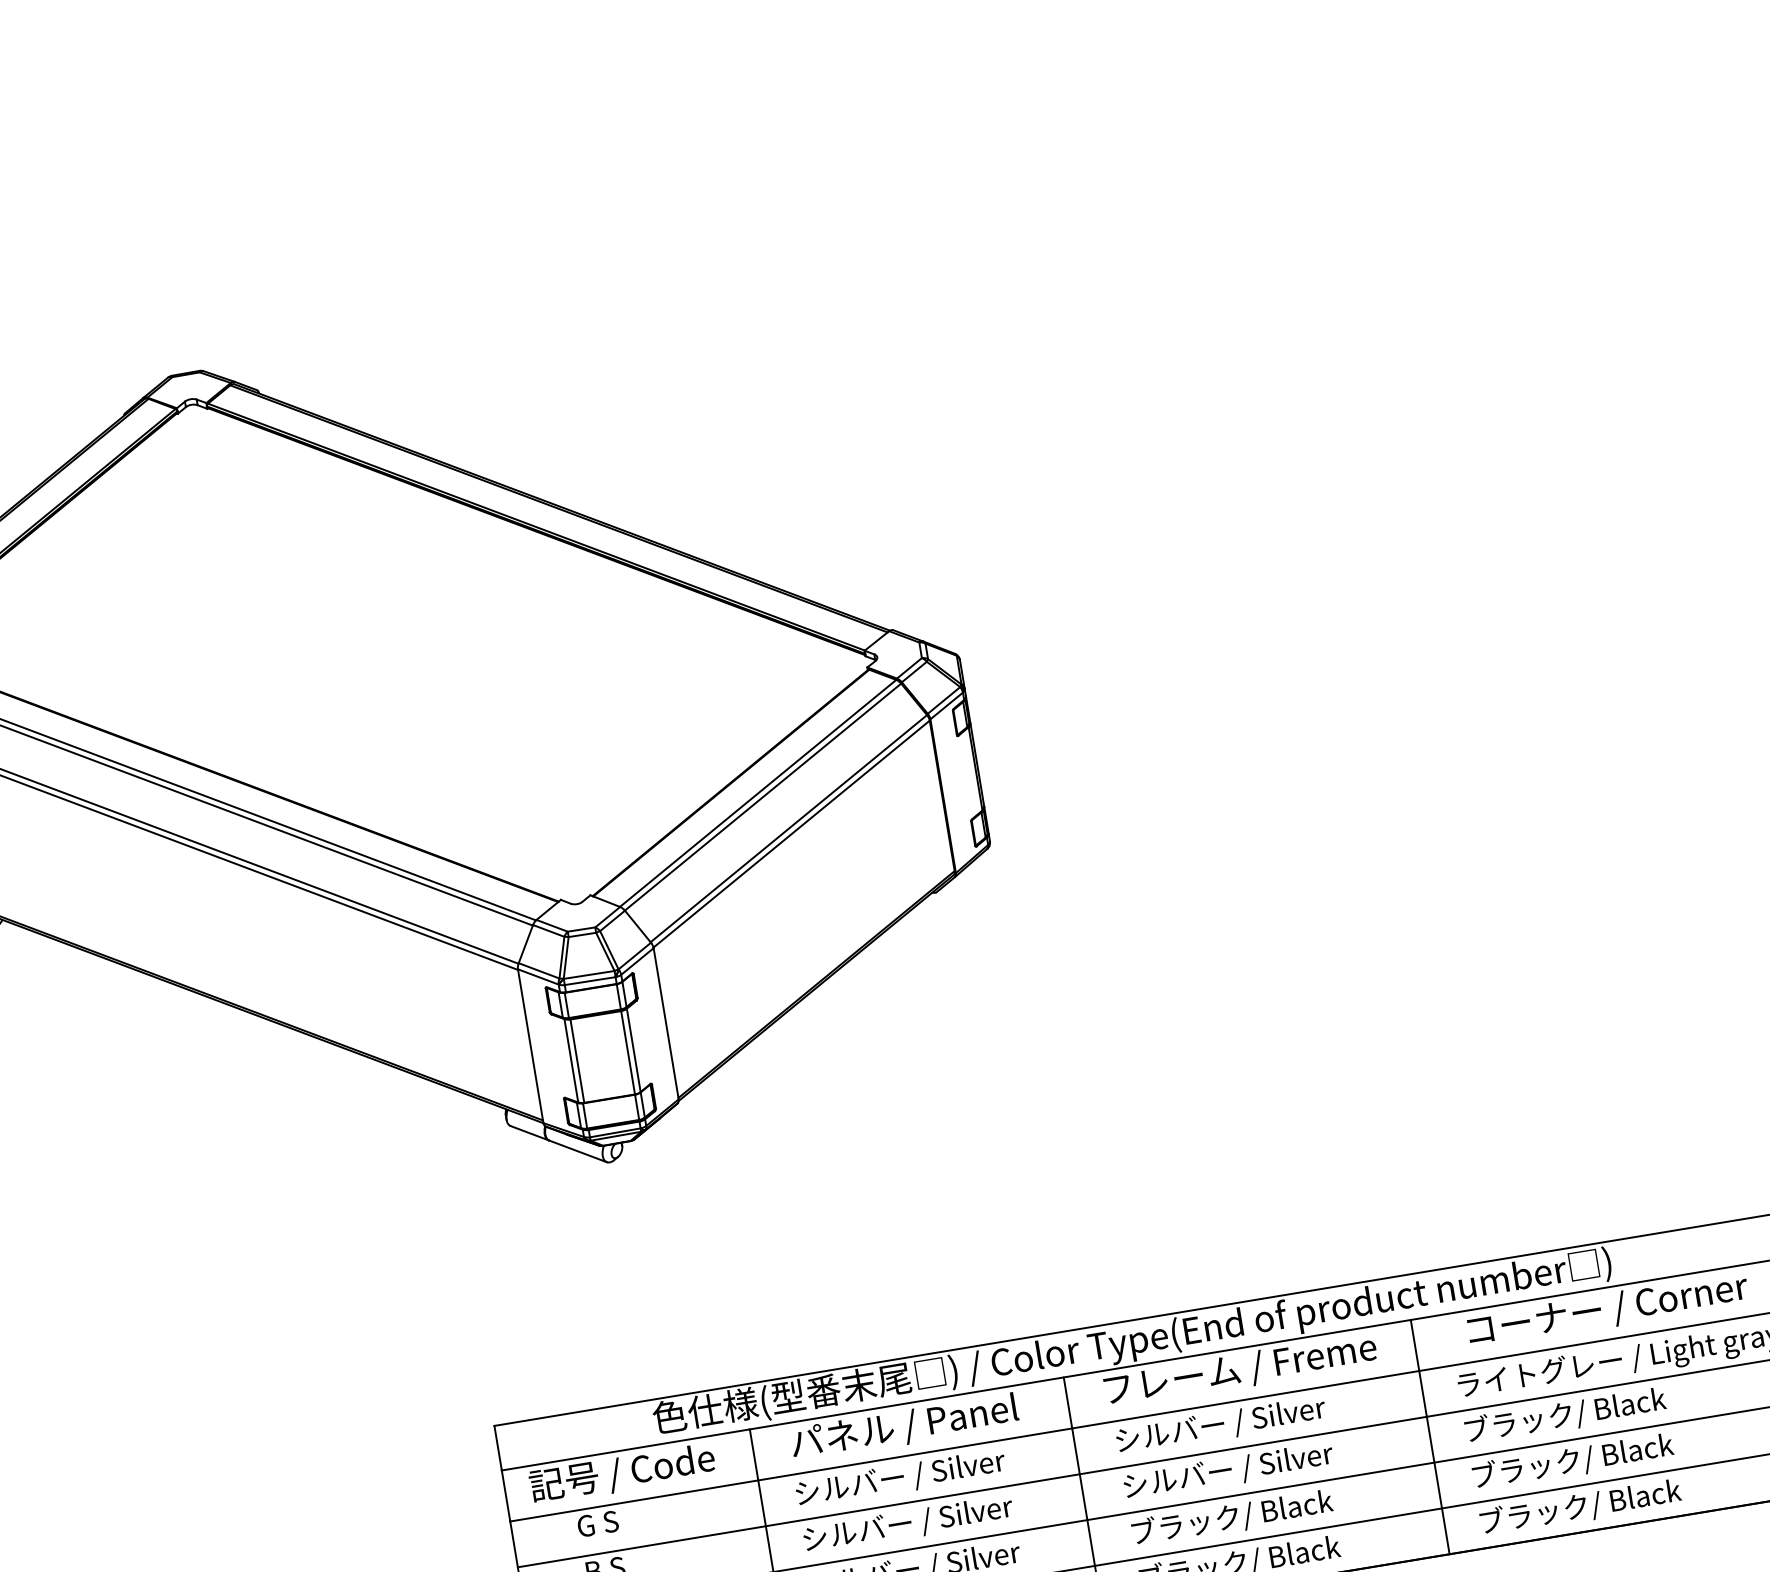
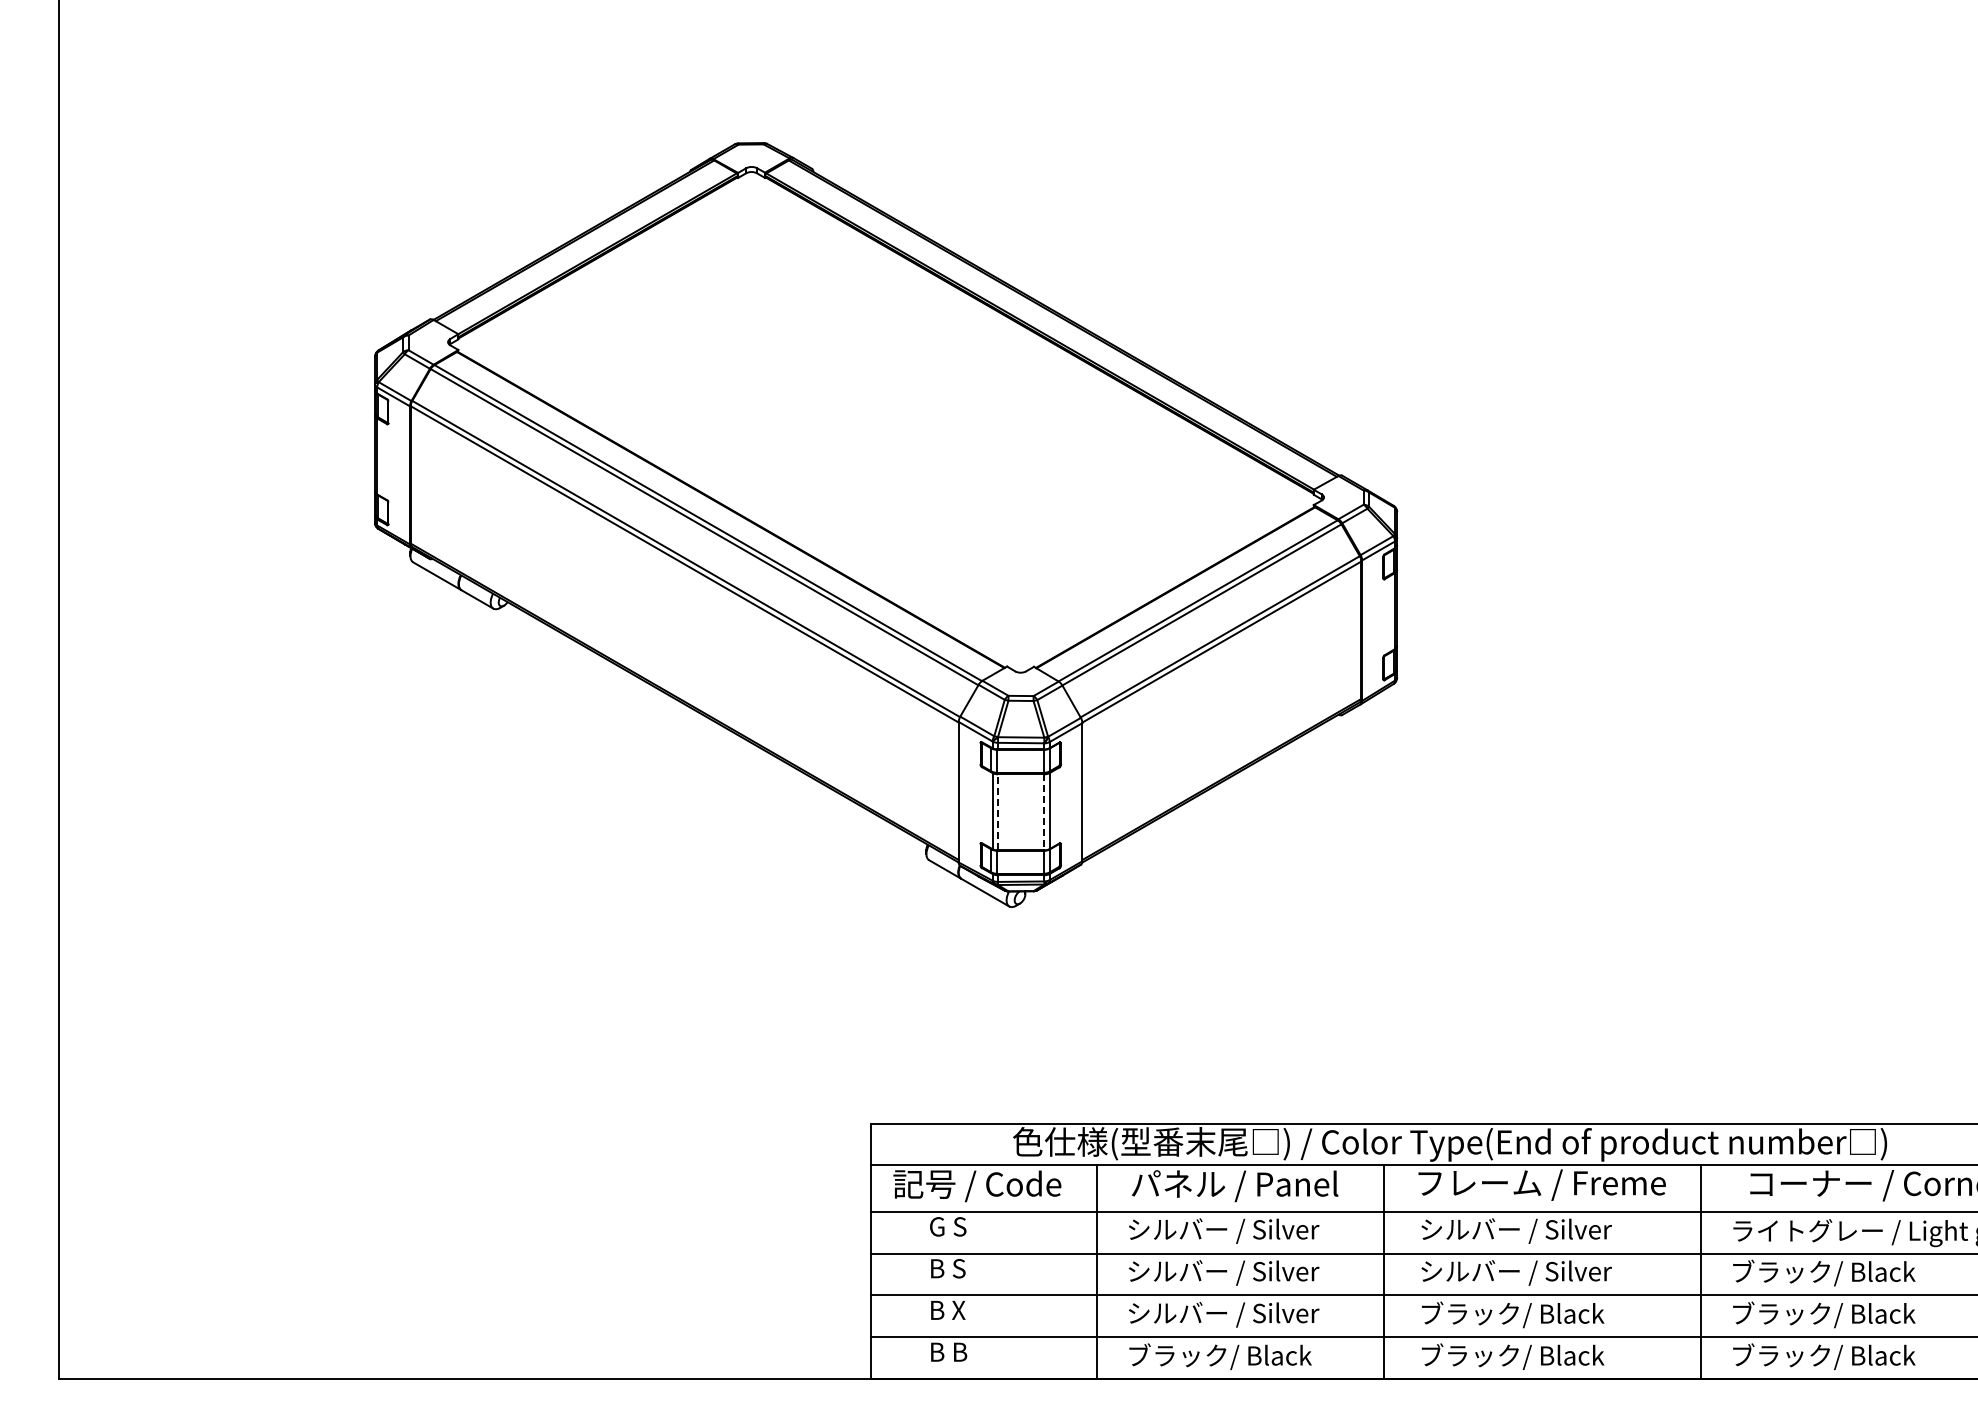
line: (628, 1052) -> (1044, 812), solid -> dashed
line: (577, 1060) -> (998, 811), solid -> dashed

